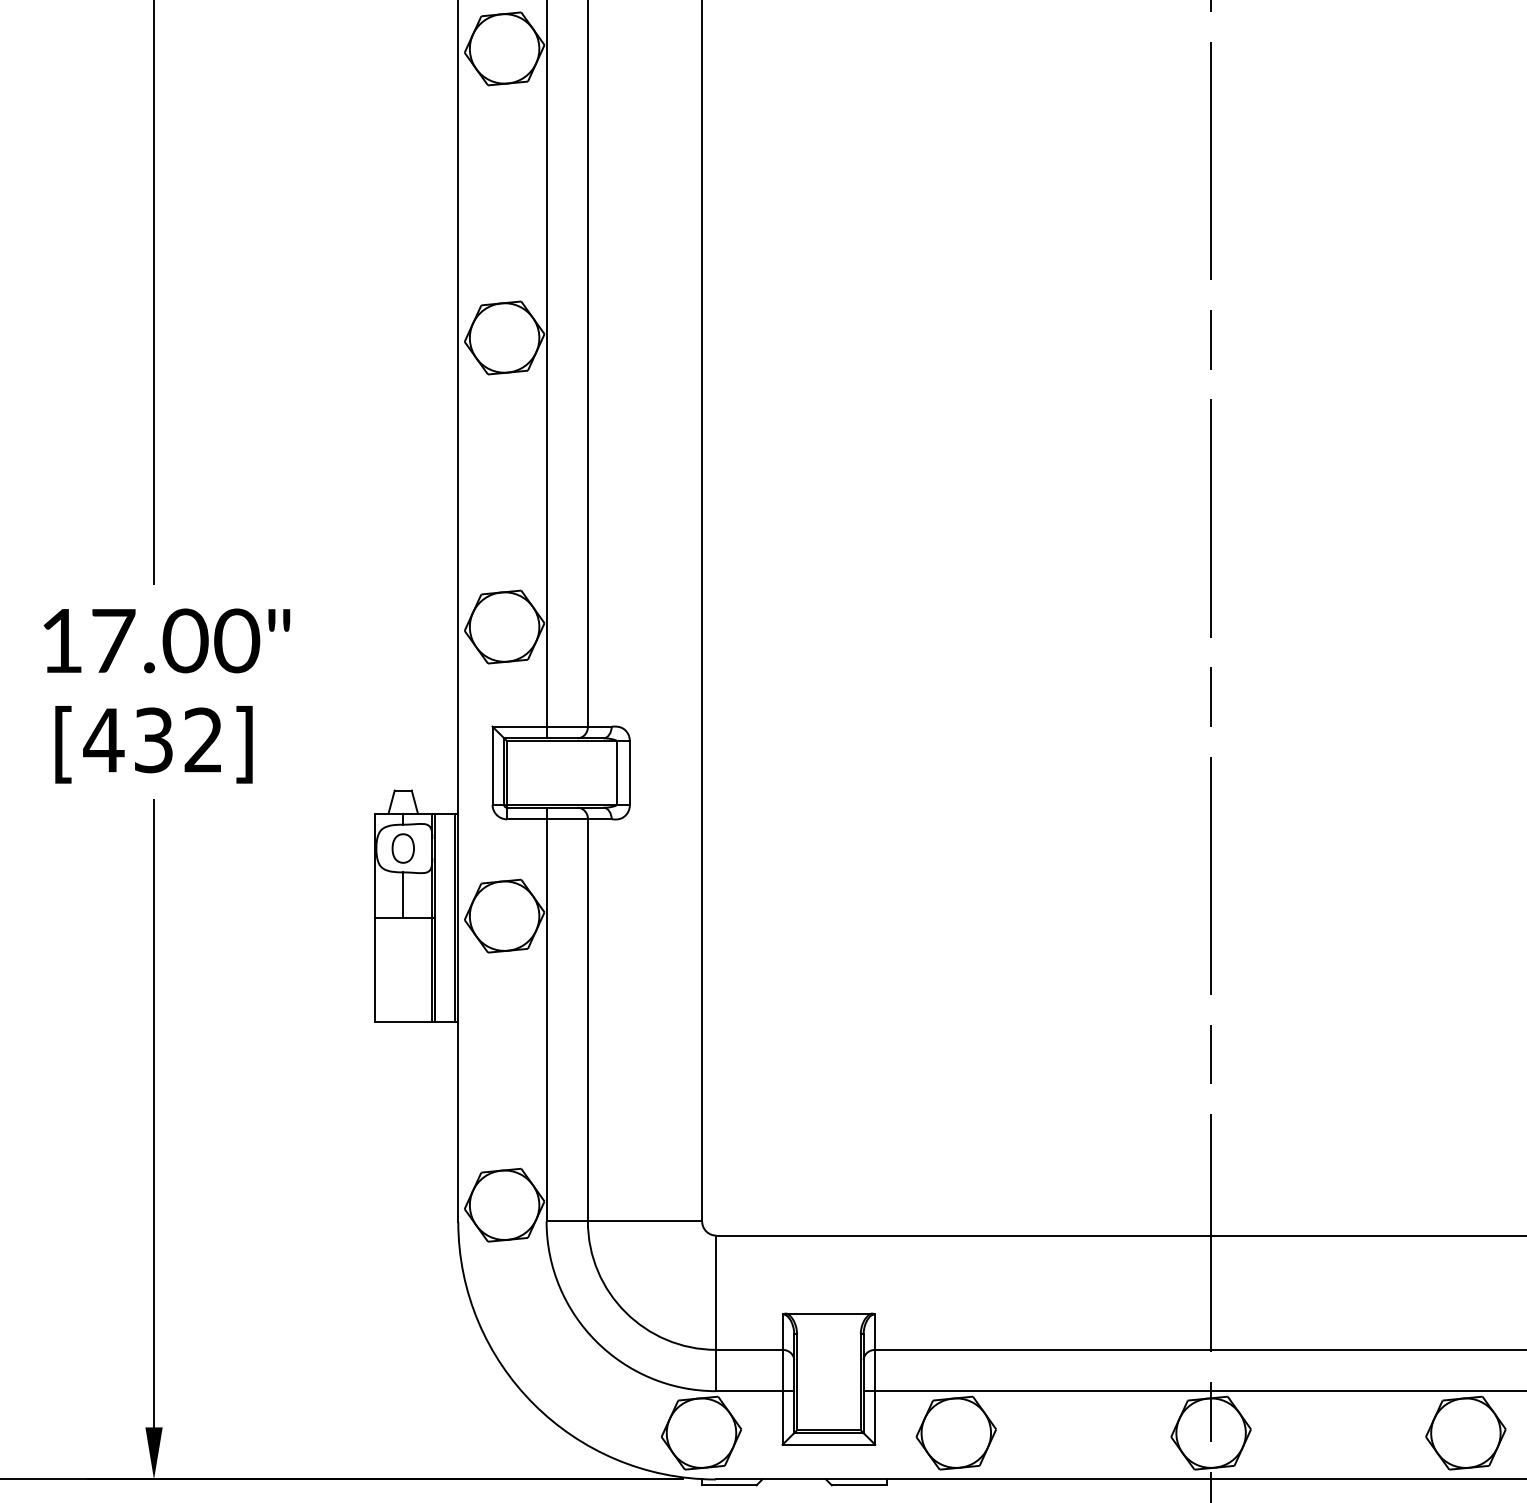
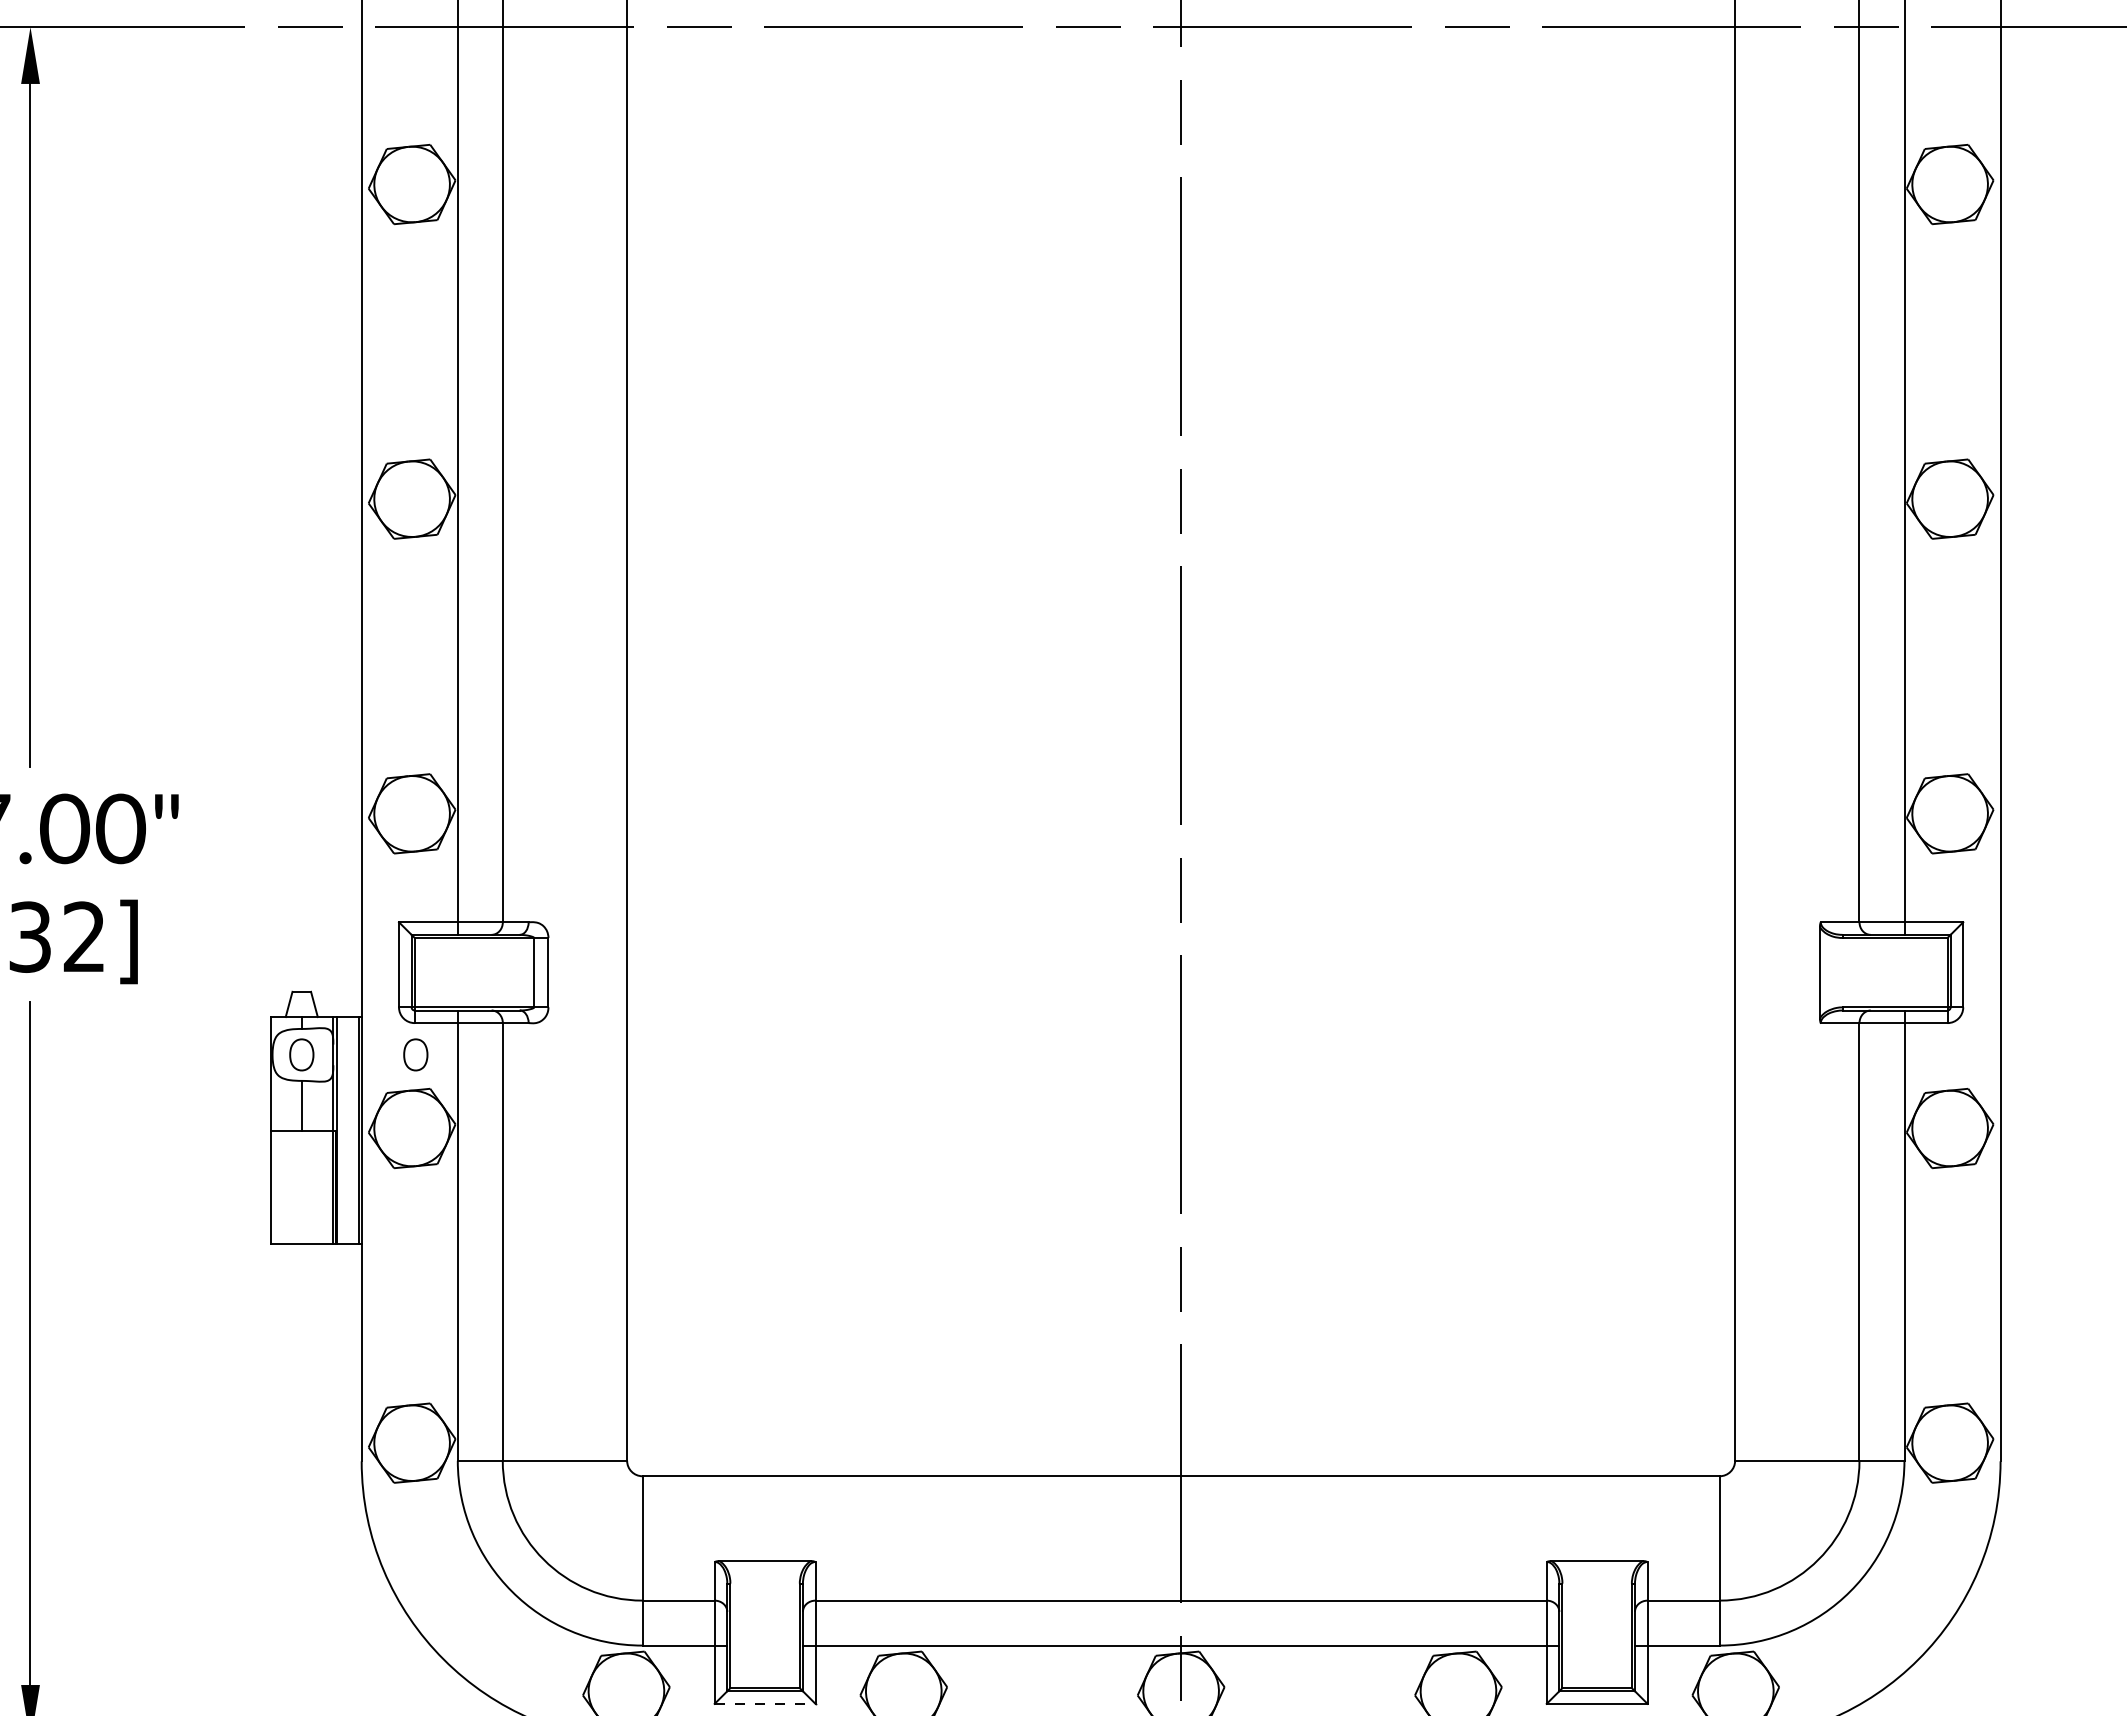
part: (507, 848) -> (415, 1054), added
line: (829, 1444) -> (765, 1703), solid -> dashed

